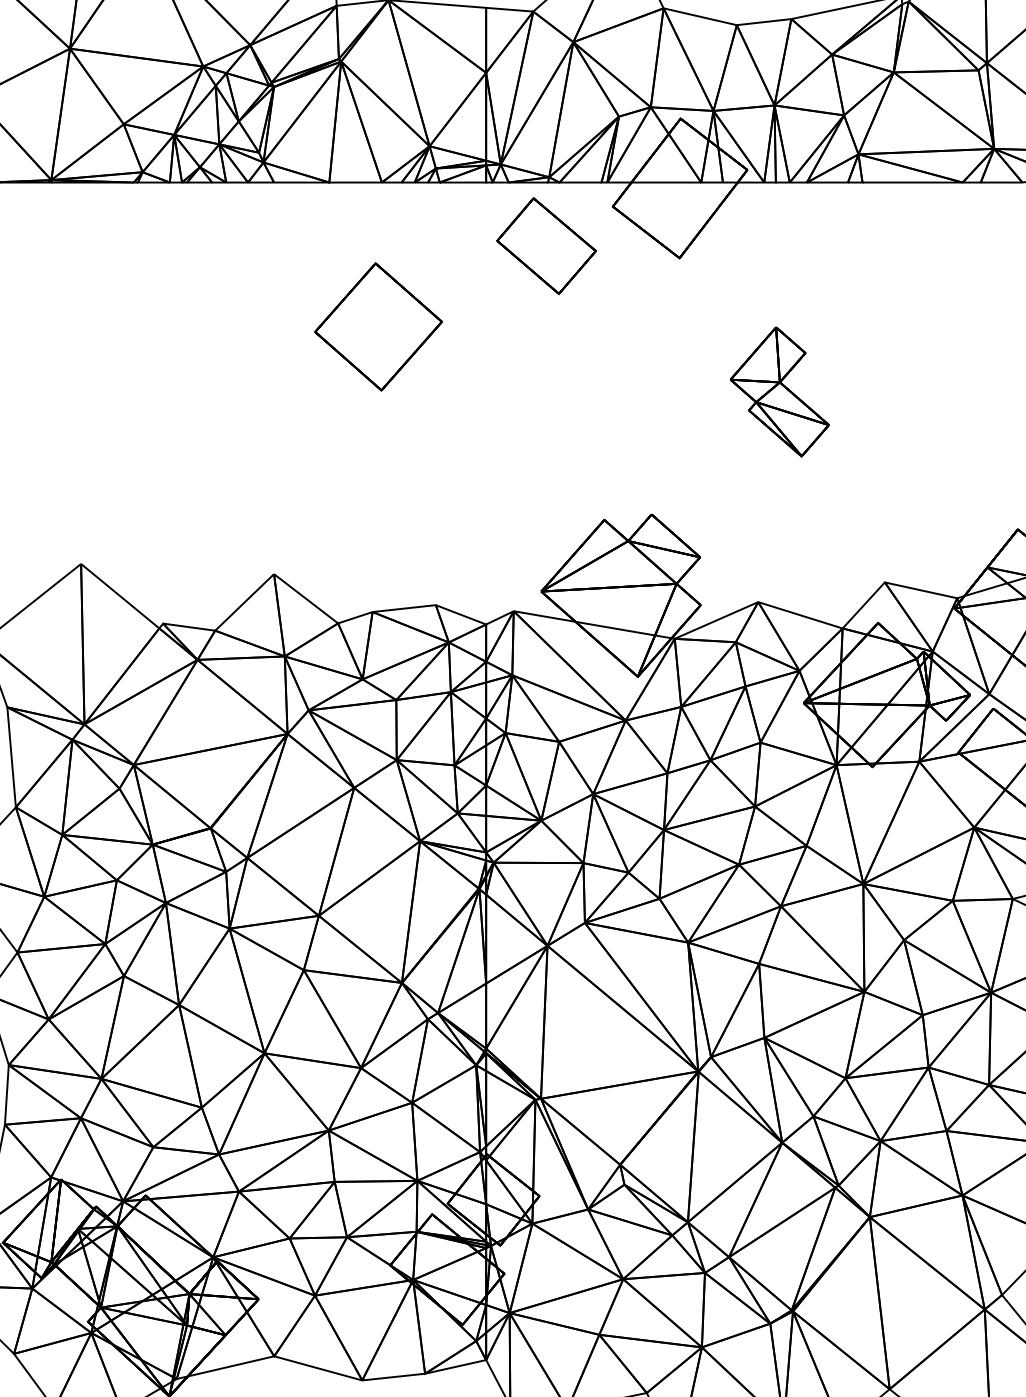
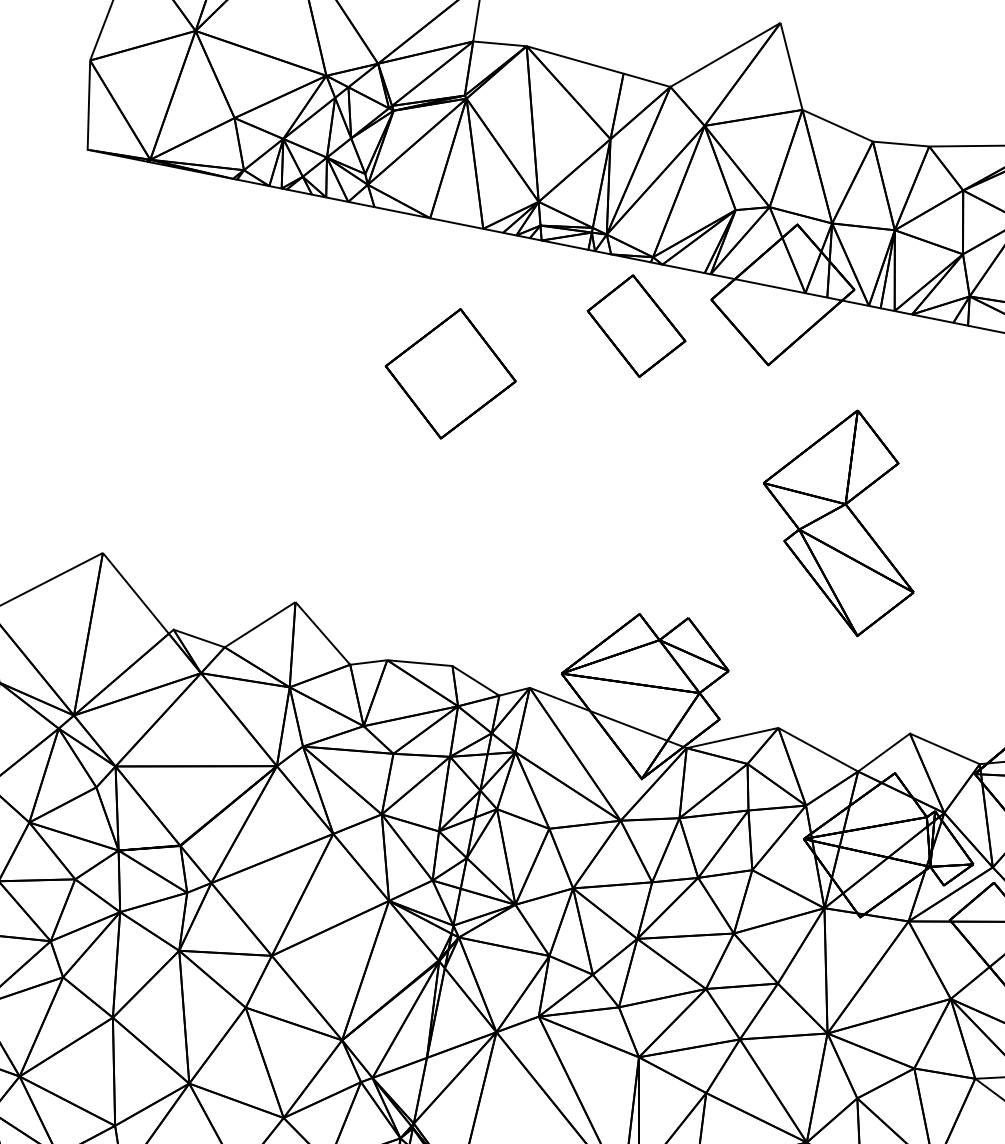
part: (779, 391) -> (842, 519), size x1.67

